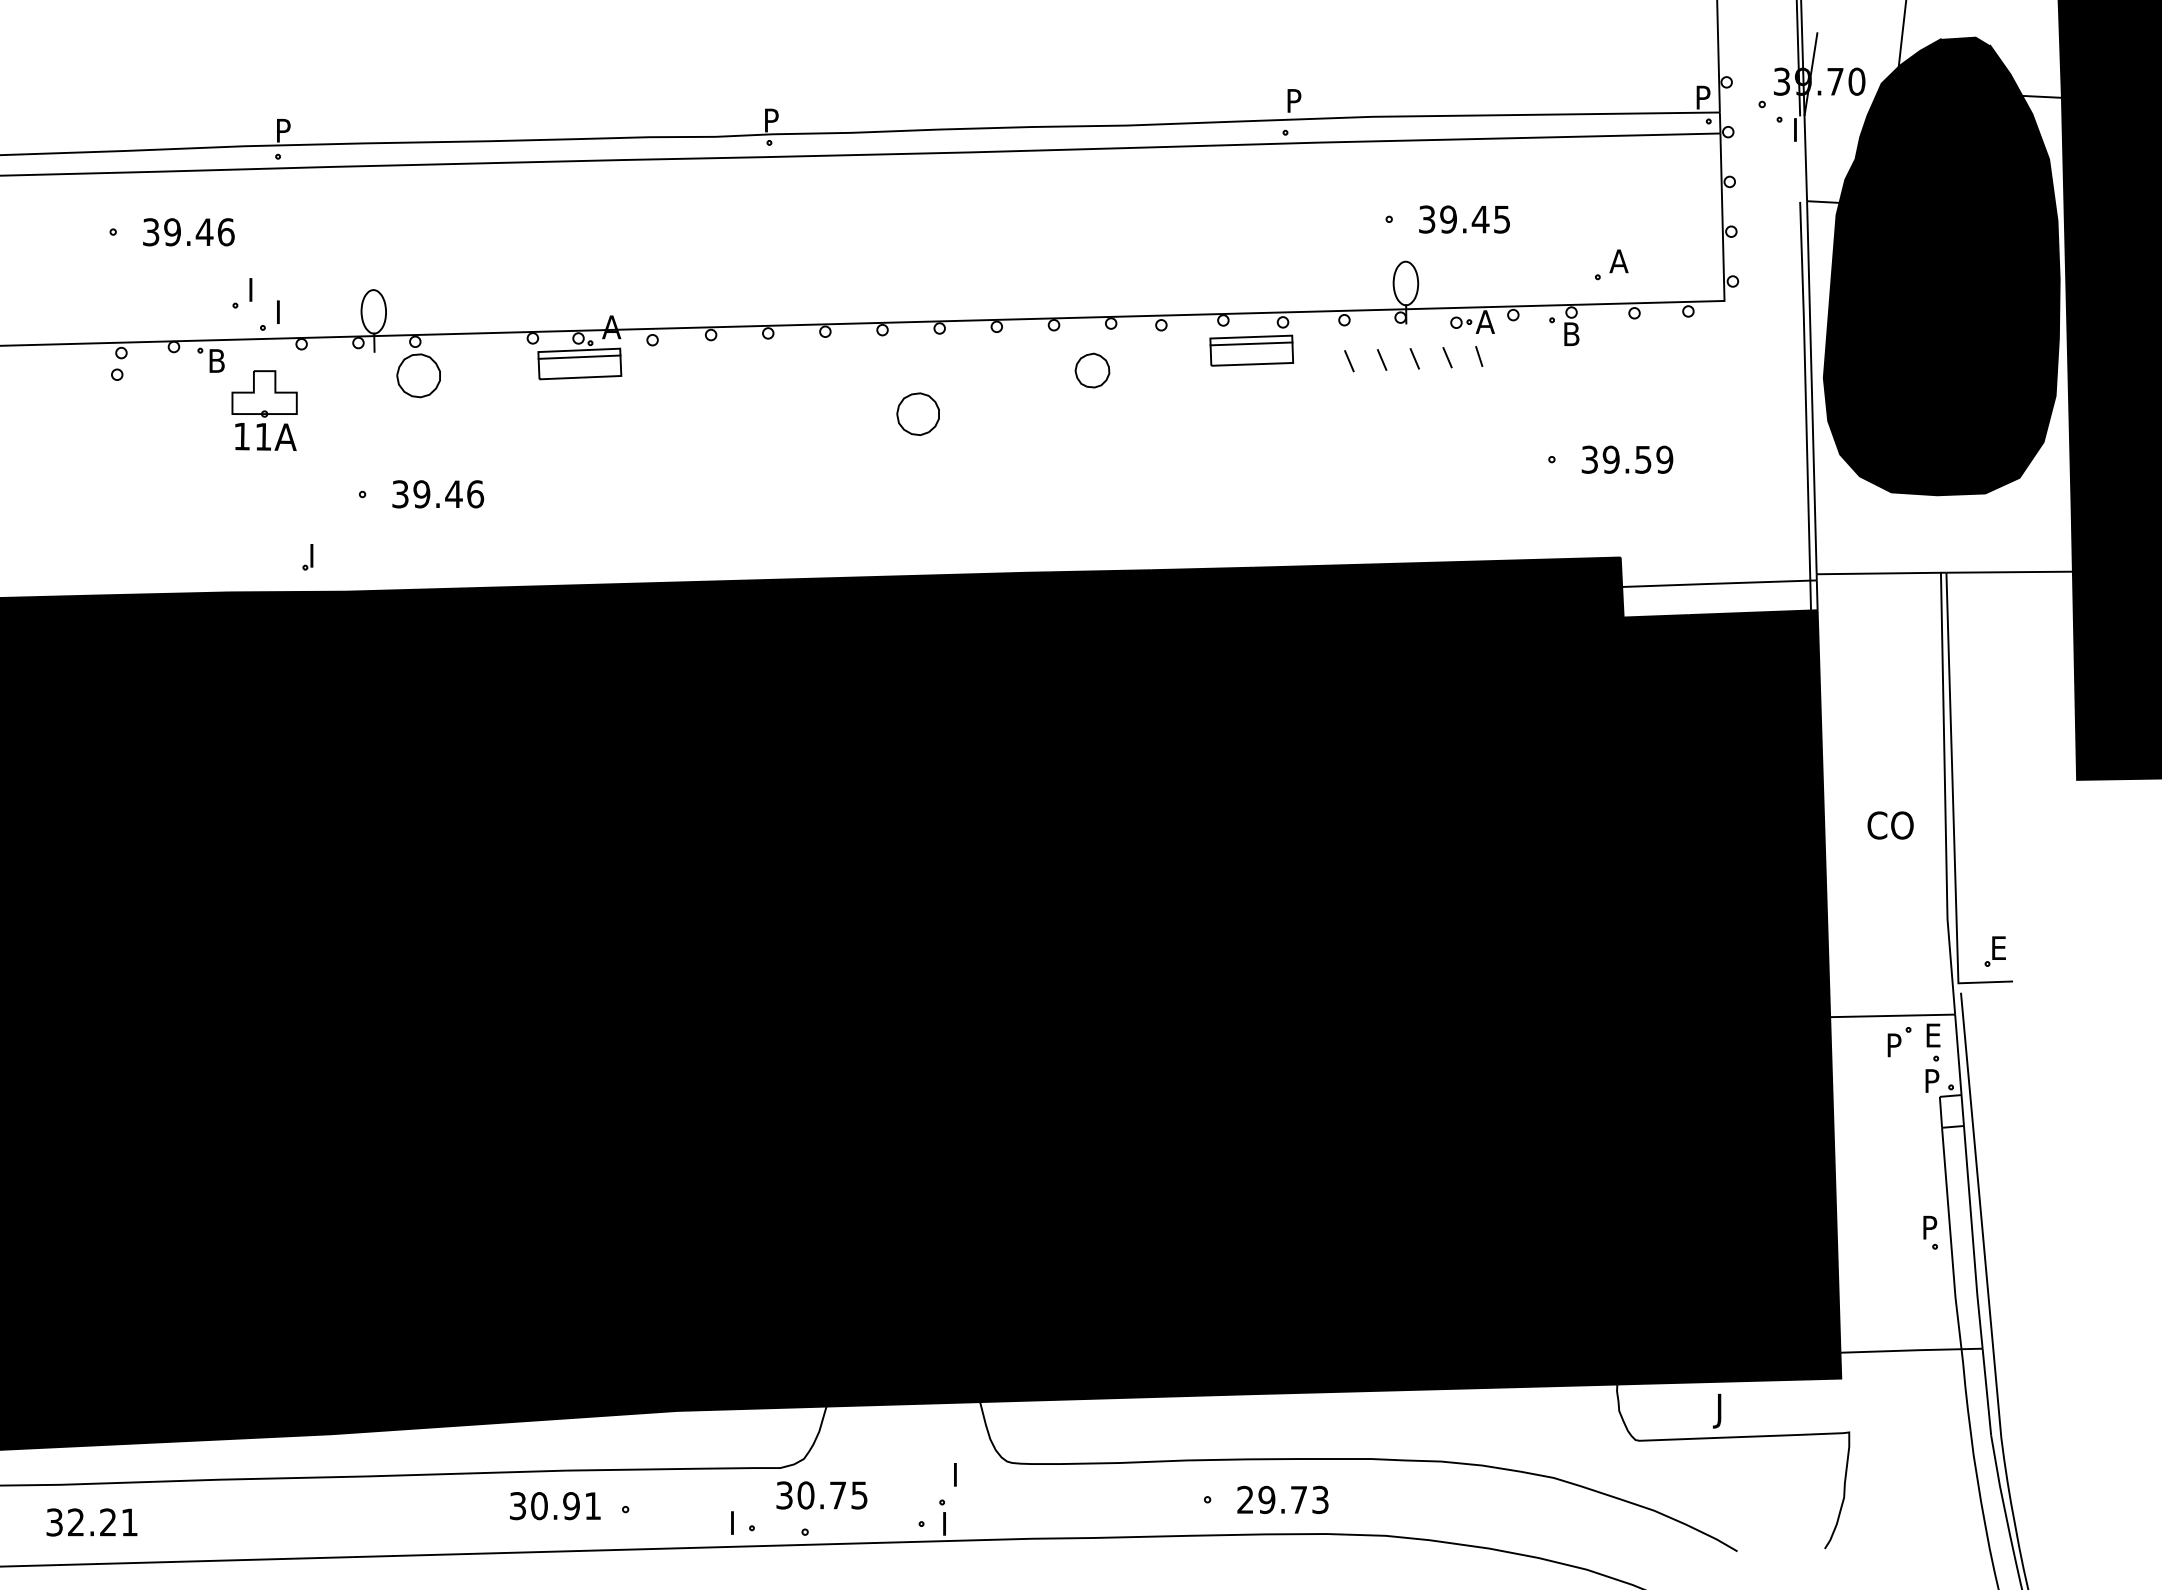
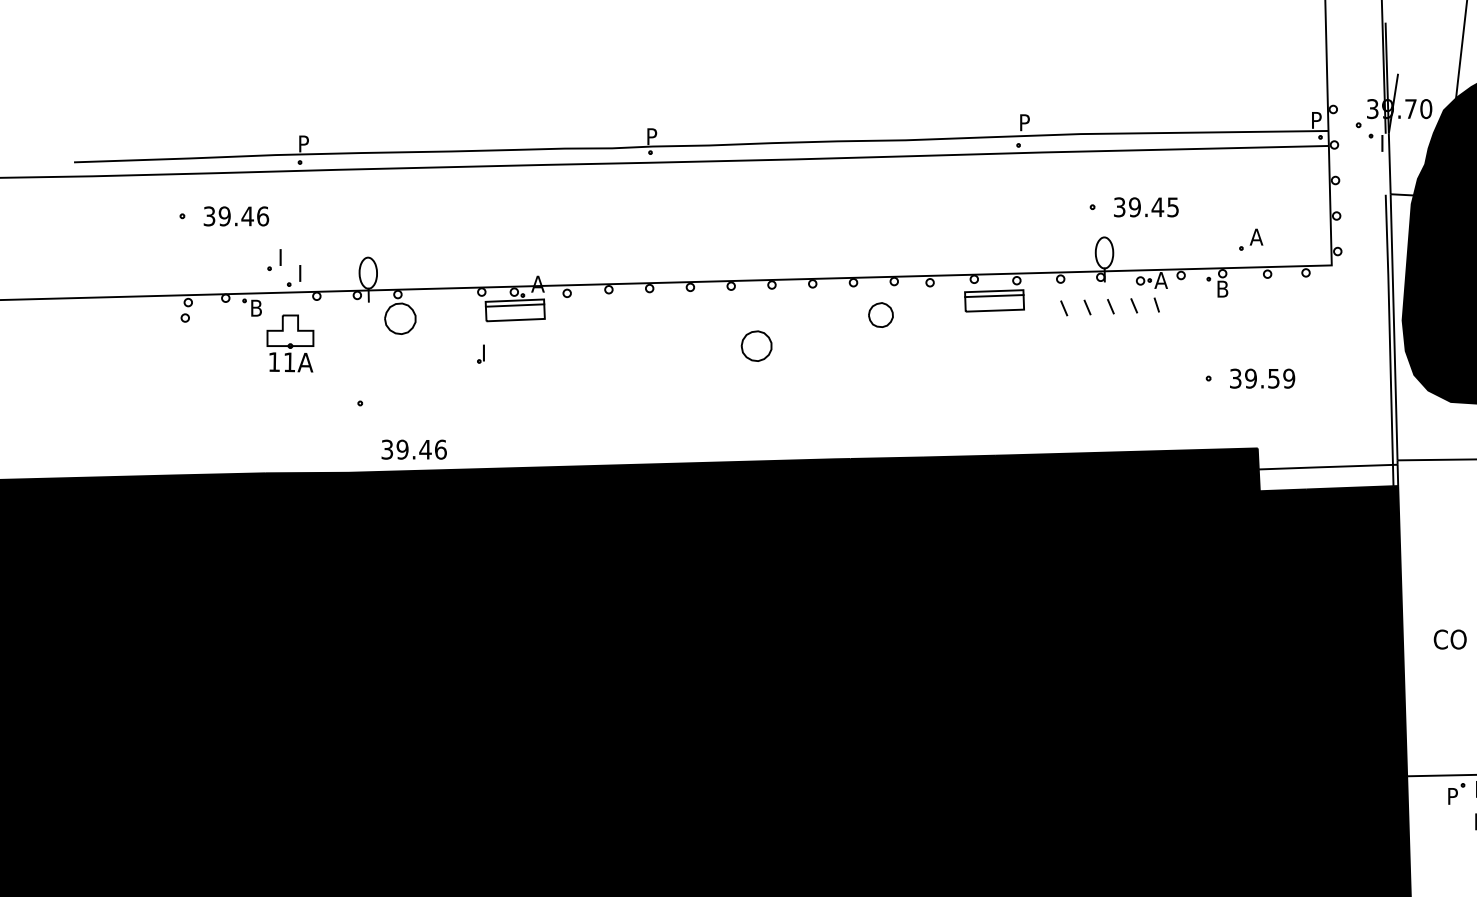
text: (438, 494) -> (414, 449), moved
part: (307, 557) -> (480, 354), moved

